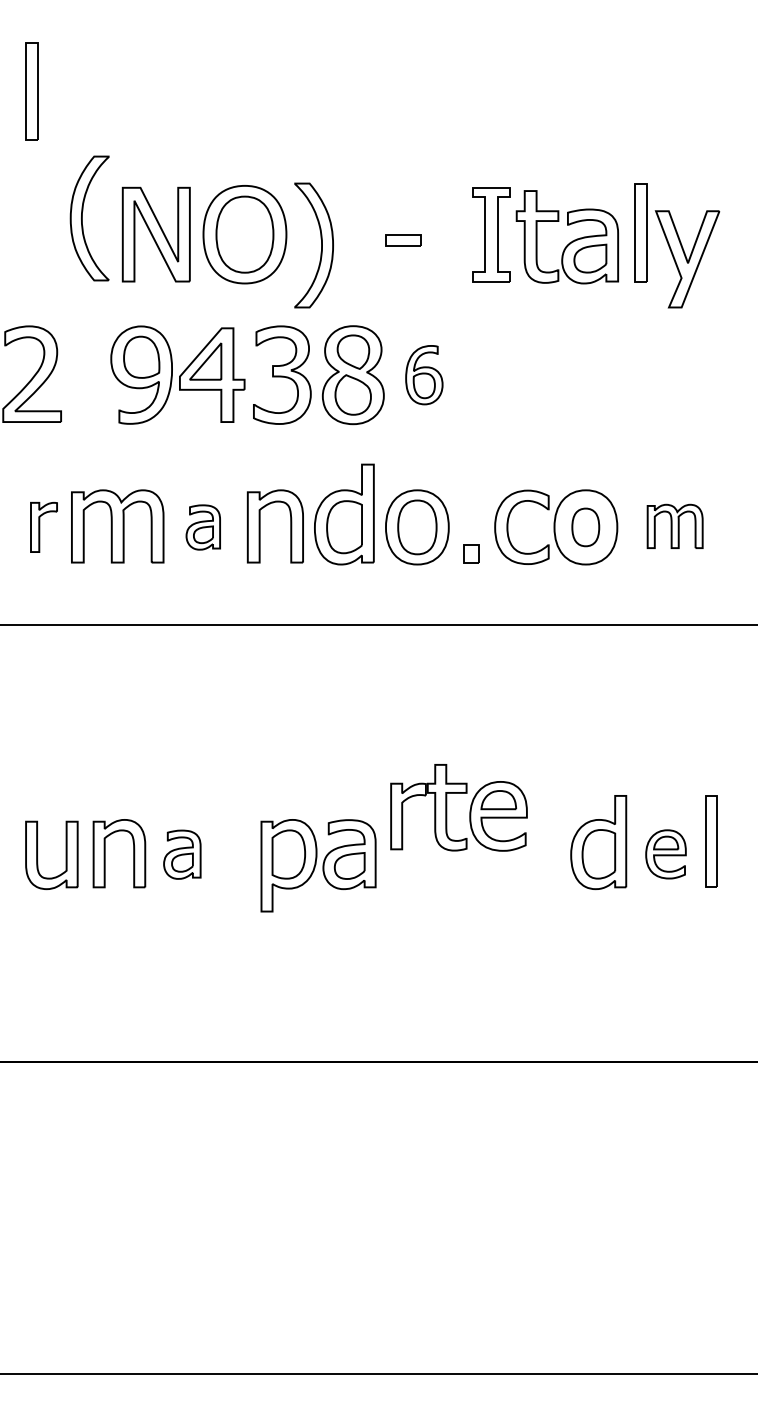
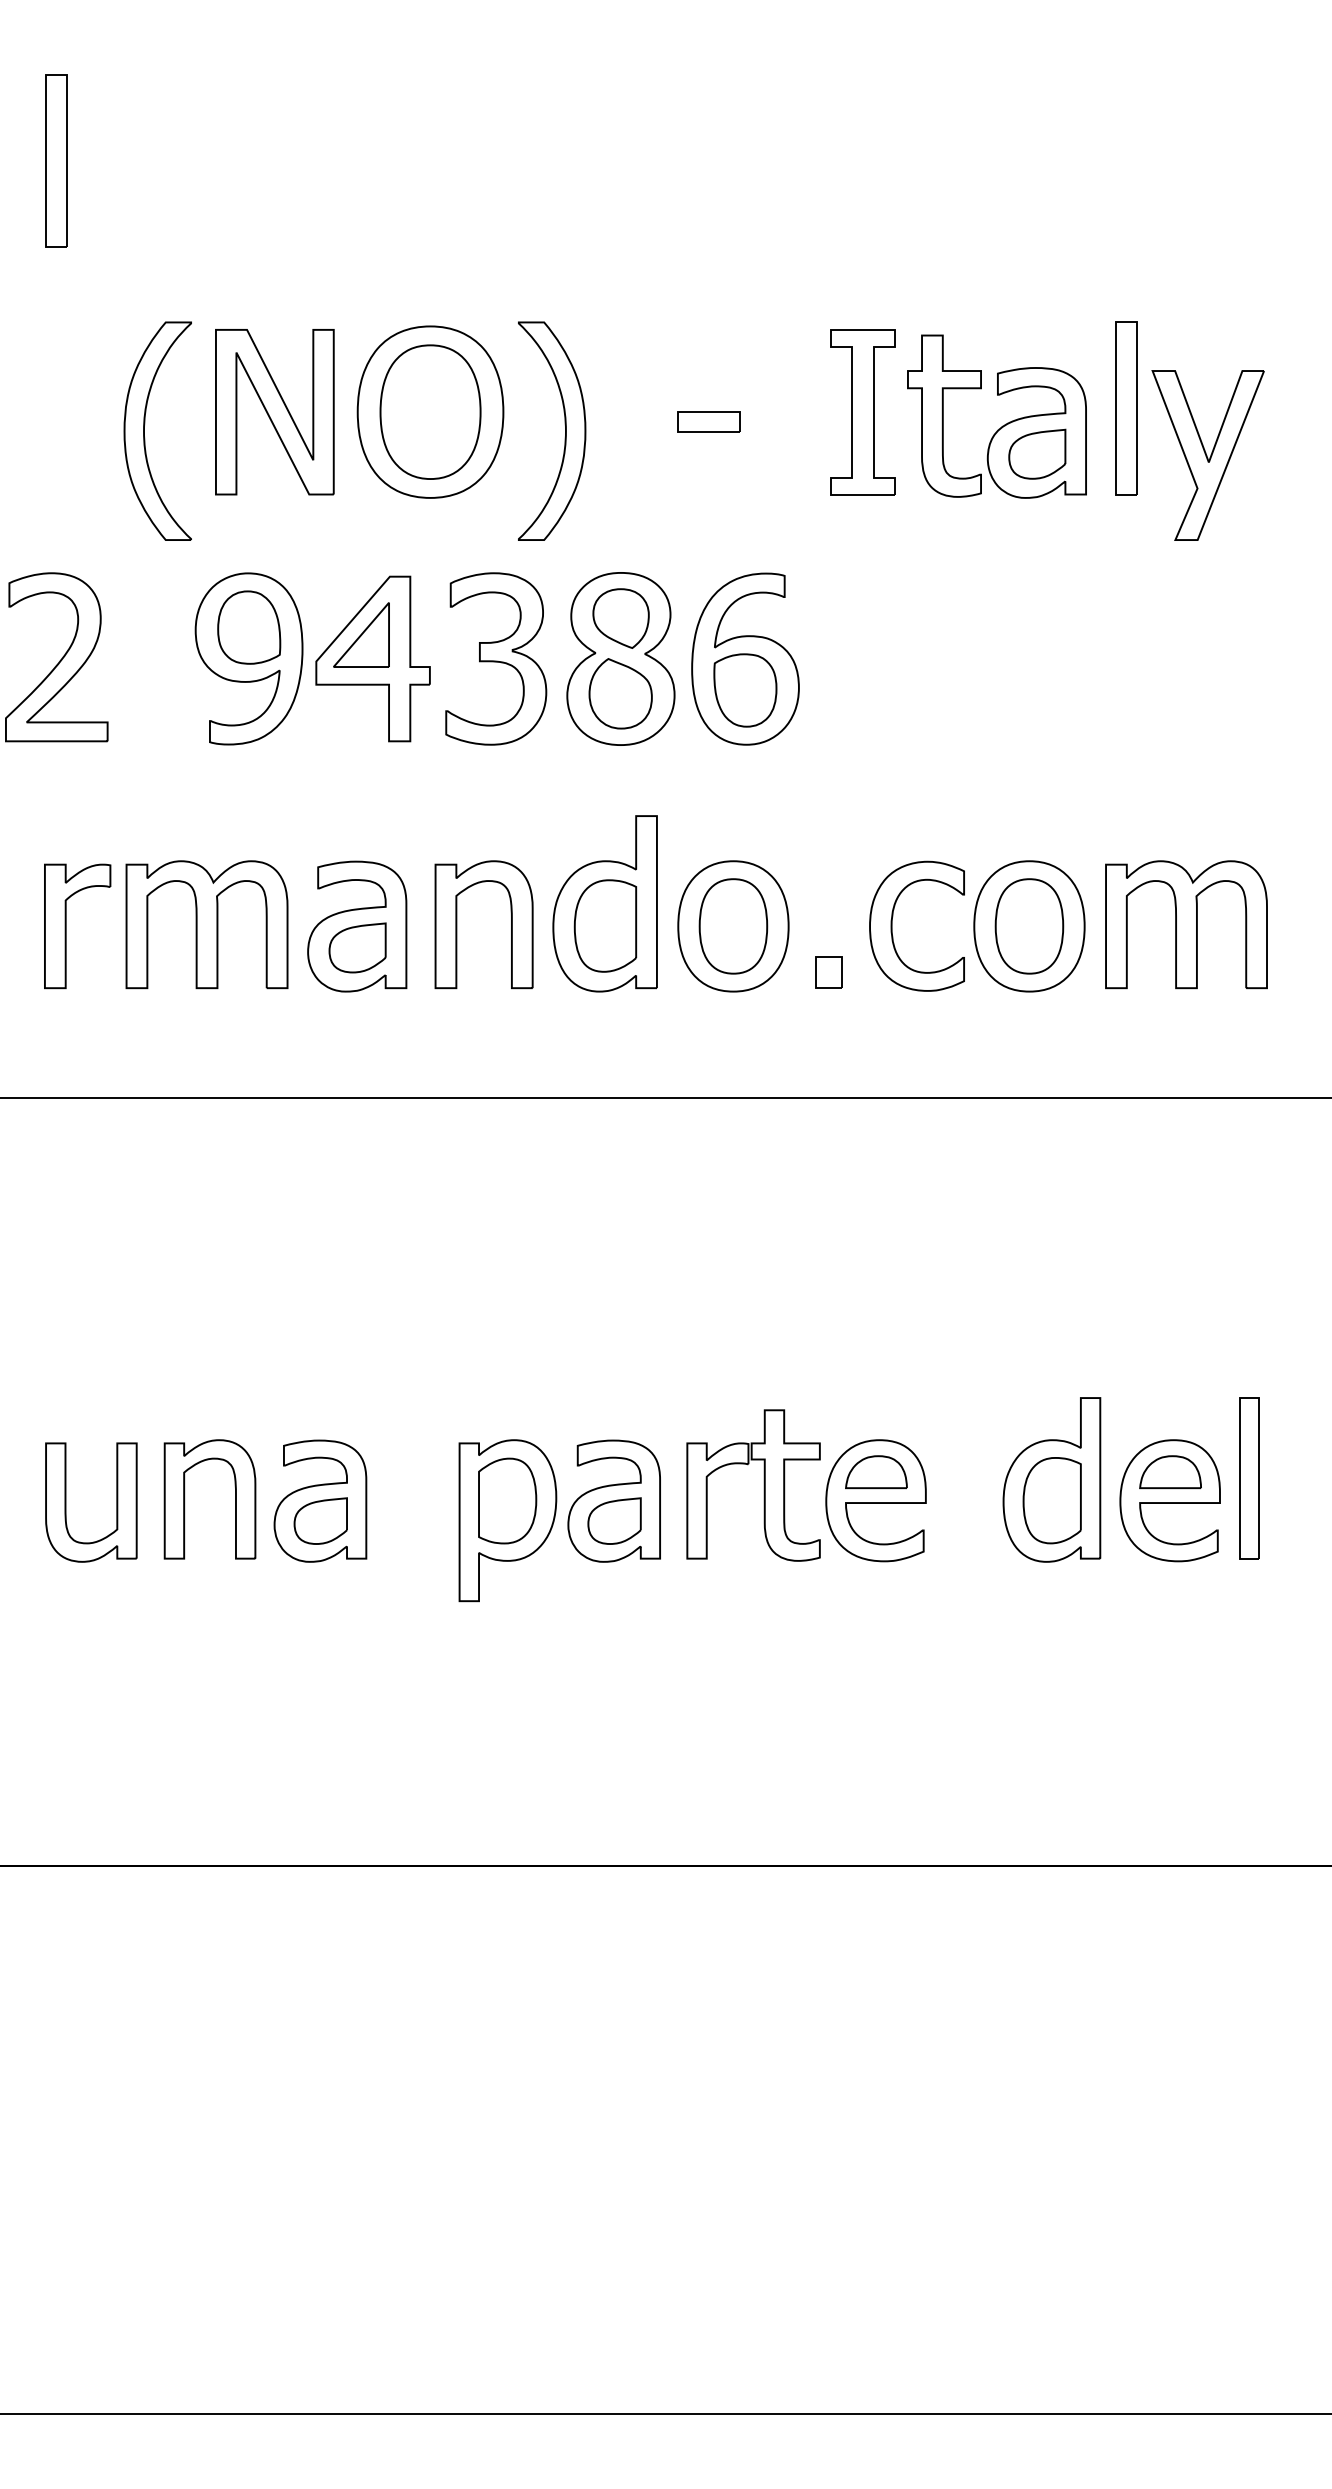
part: (82, 218) -> (145, 431), moved
part: (424, 374) -> (745, 657), size x1.67
part: (674, 526) -> (1185, 924), size x1.67
part: (43, 527) -> (76, 926), size x1.43
part: (203, 527) -> (357, 926), size x1.67
part: (585, 527) -> (1028, 926), size x1.43
part: (447, 807) -> (786, 1485), moved
part: (182, 854) -> (320, 1500), size x1.43
part: (665, 854) -> (1169, 1500), size x1.43

